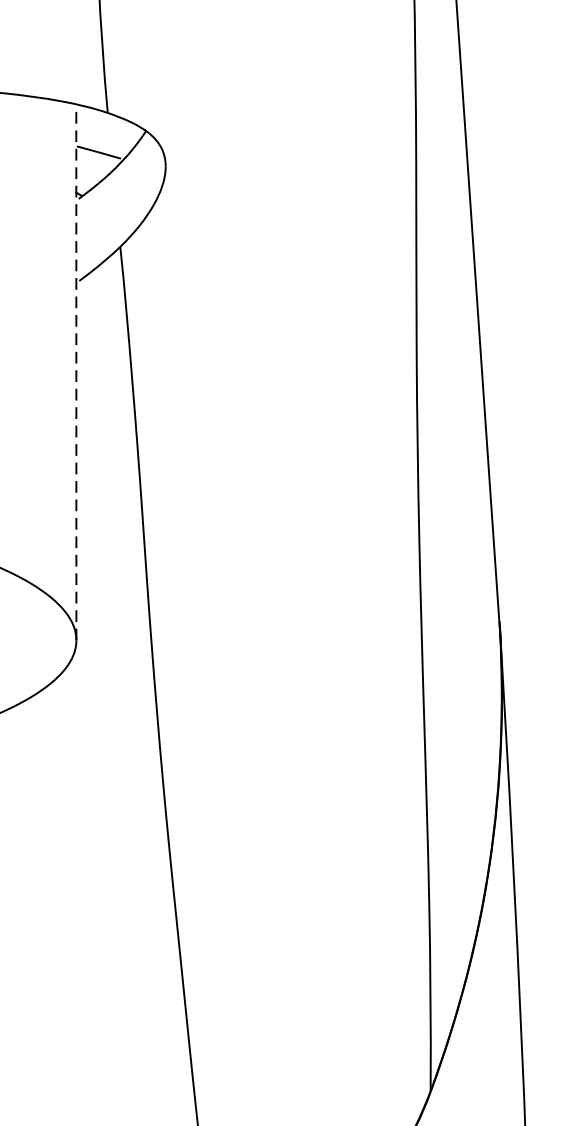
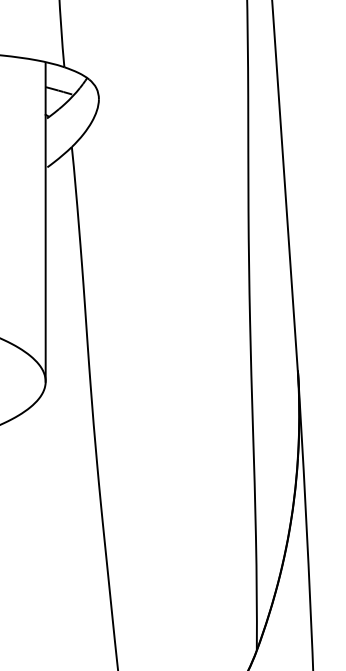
line: (76, 371) -> (45, 221), dashed -> solid

